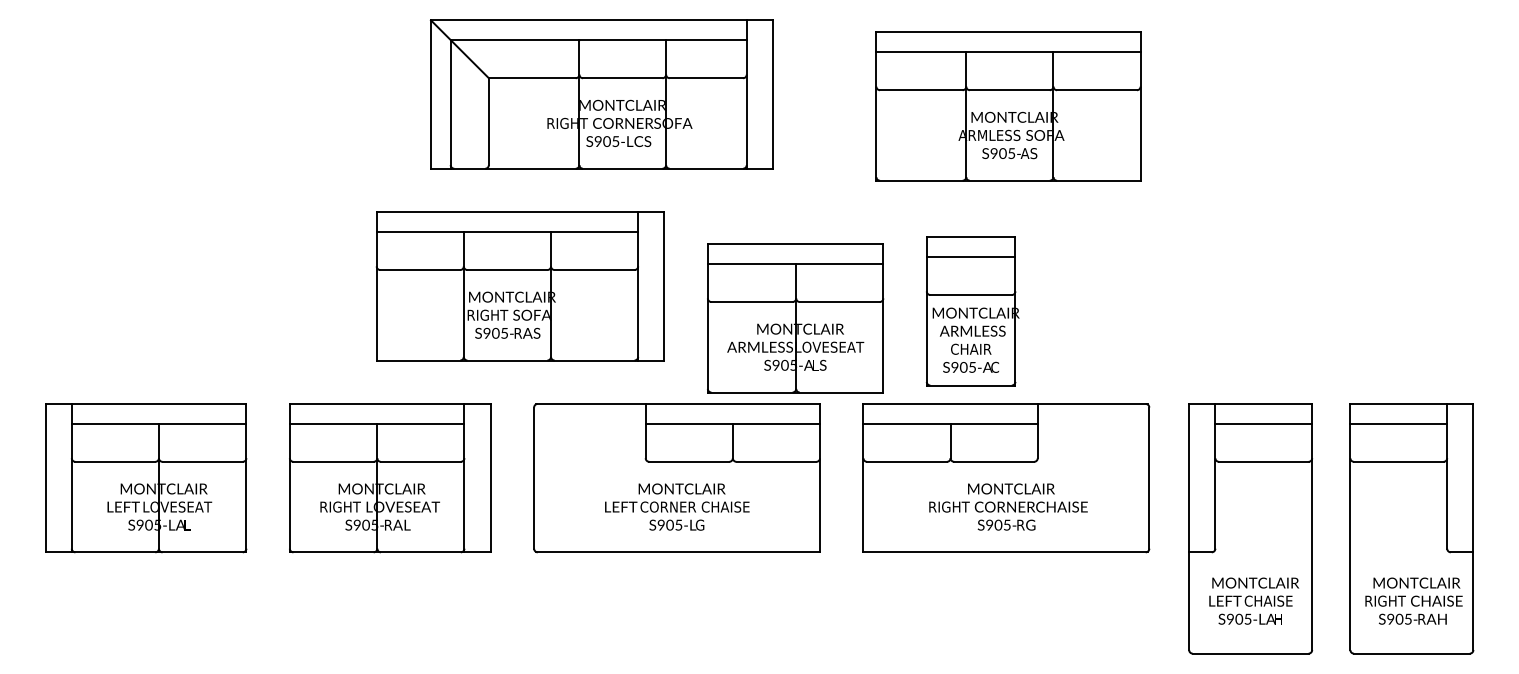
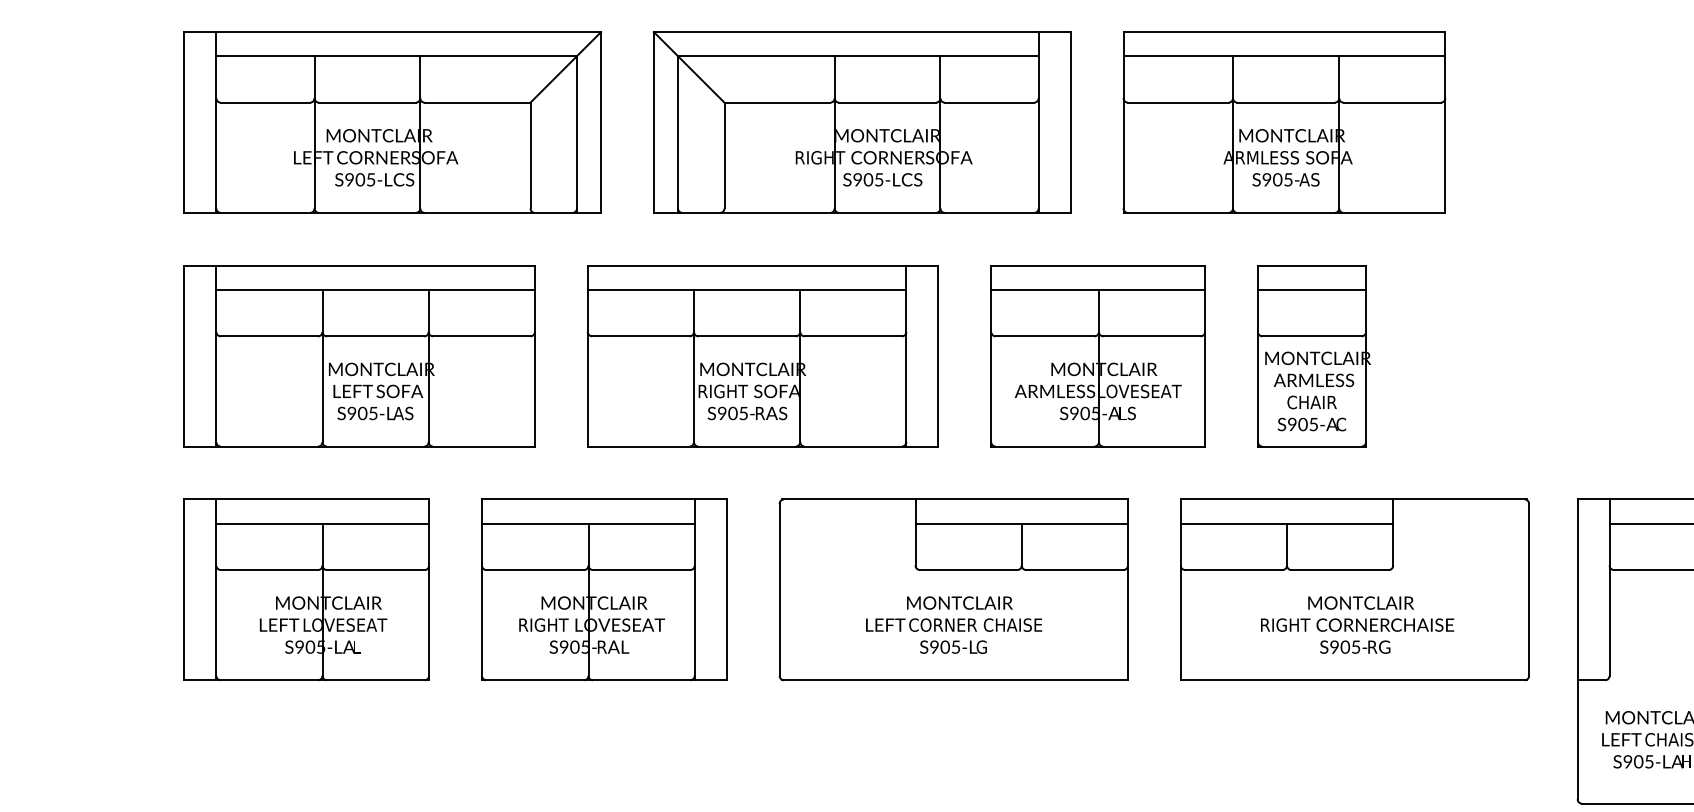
part: (216, 94) -> (392, 122), added
part: (1008, 106) -> (1284, 122), moved
part: (189, 286) -> (359, 356), added
part: (972, 311) -> (1313, 356), moved
part: (795, 318) -> (1098, 356), moved

